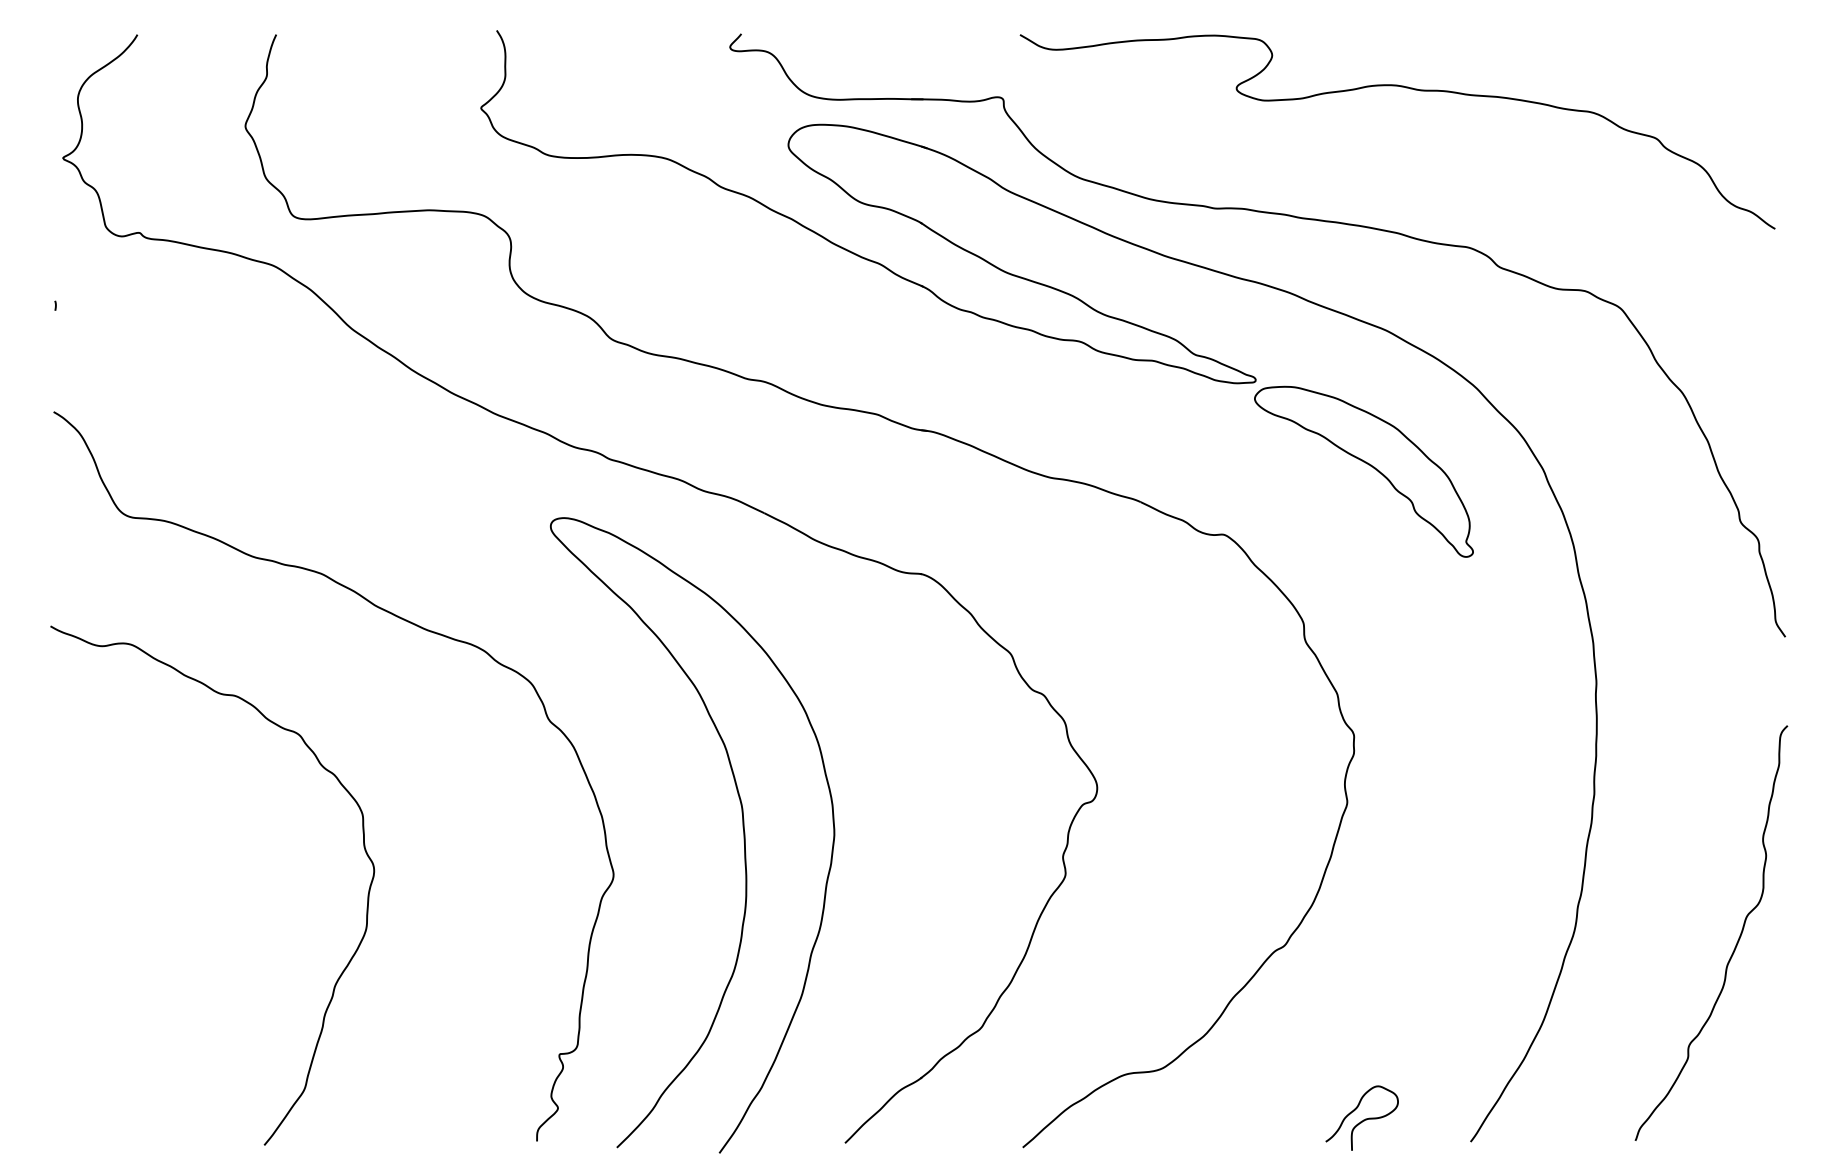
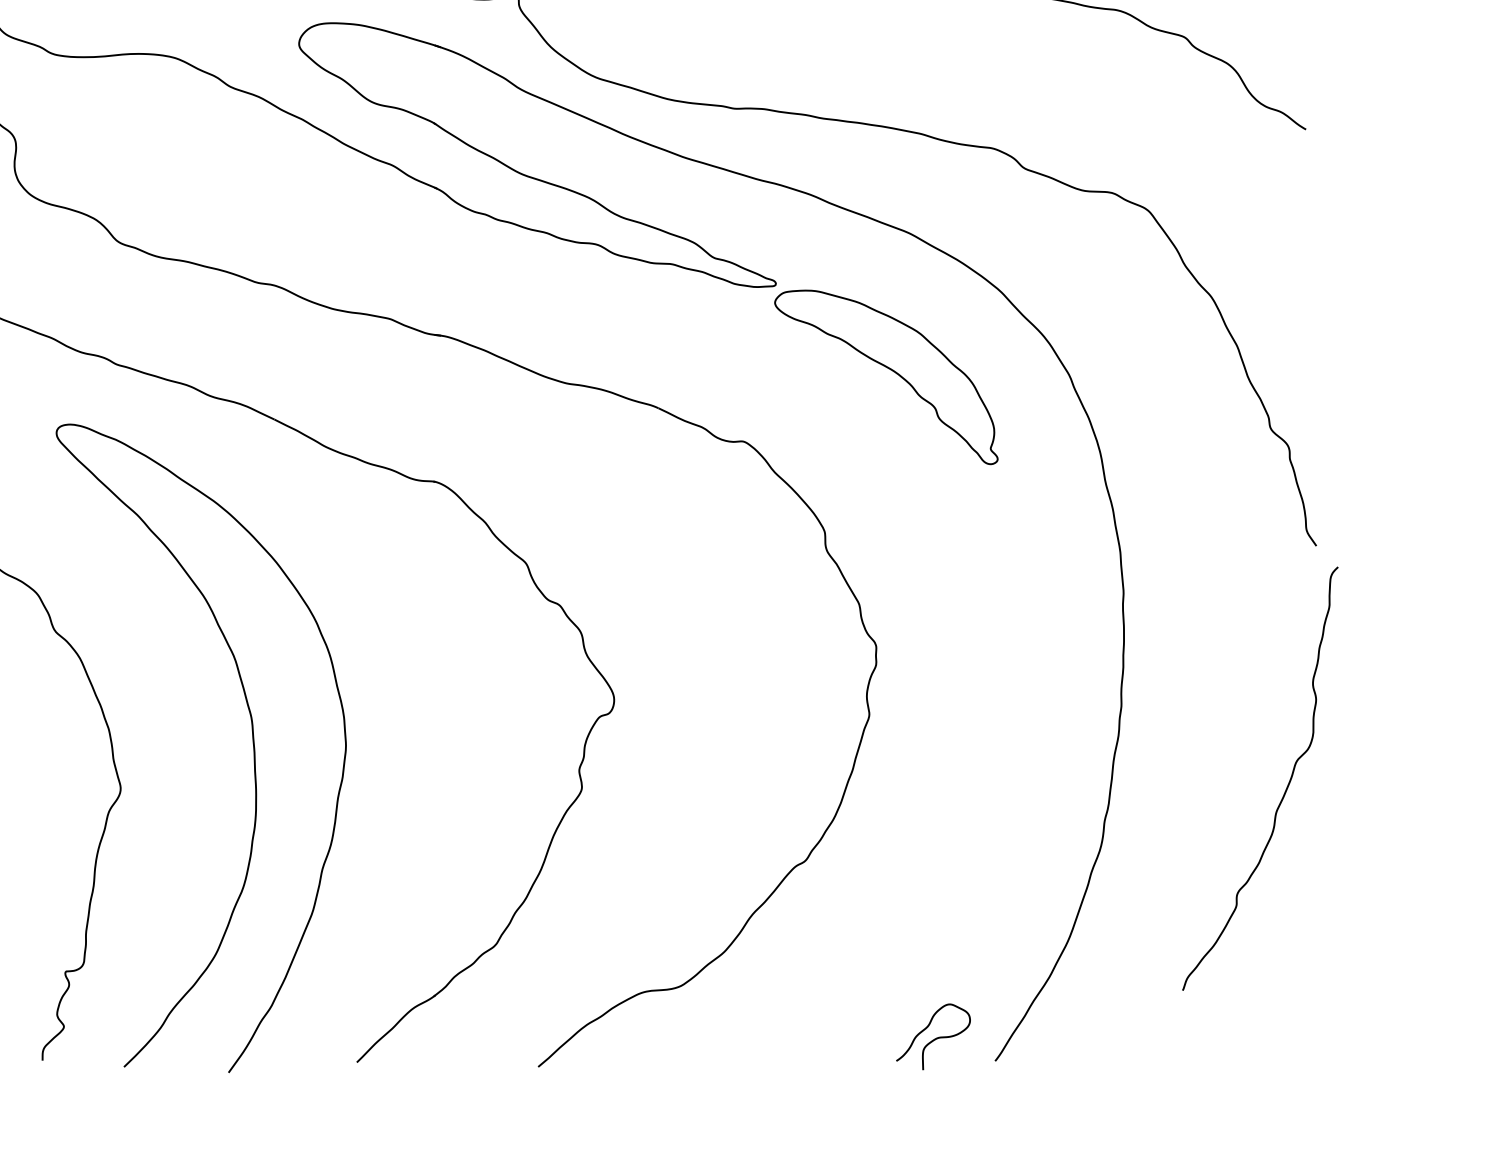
curve: (1736, 942) -> (1285, 788), moved
curve: (1363, 1119) -> (934, 1038), moved

